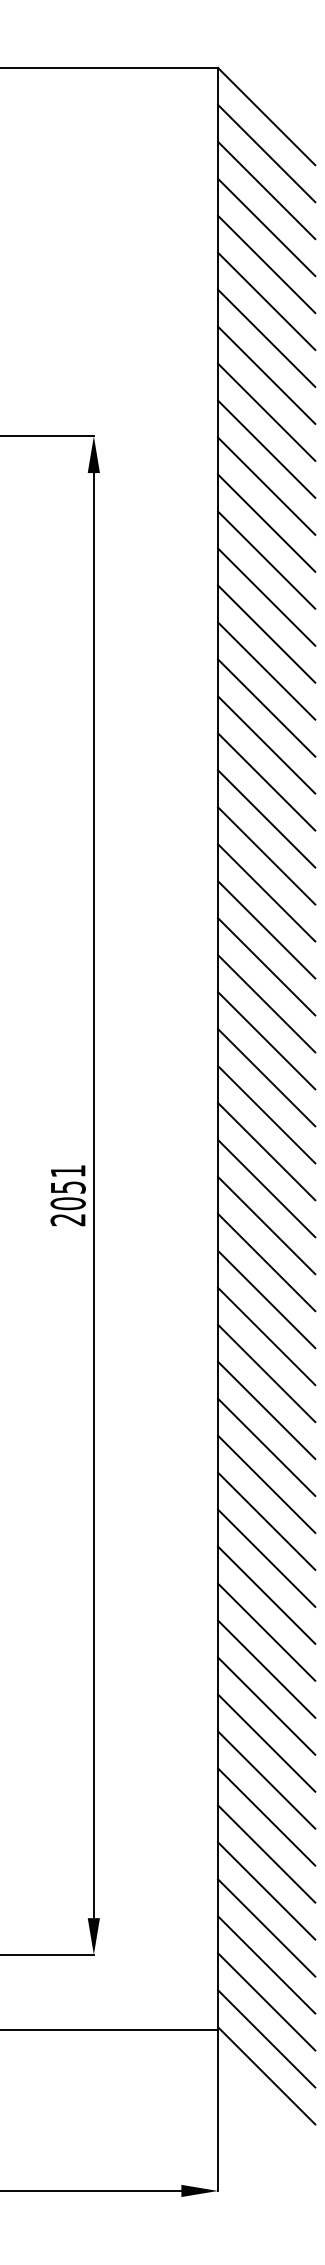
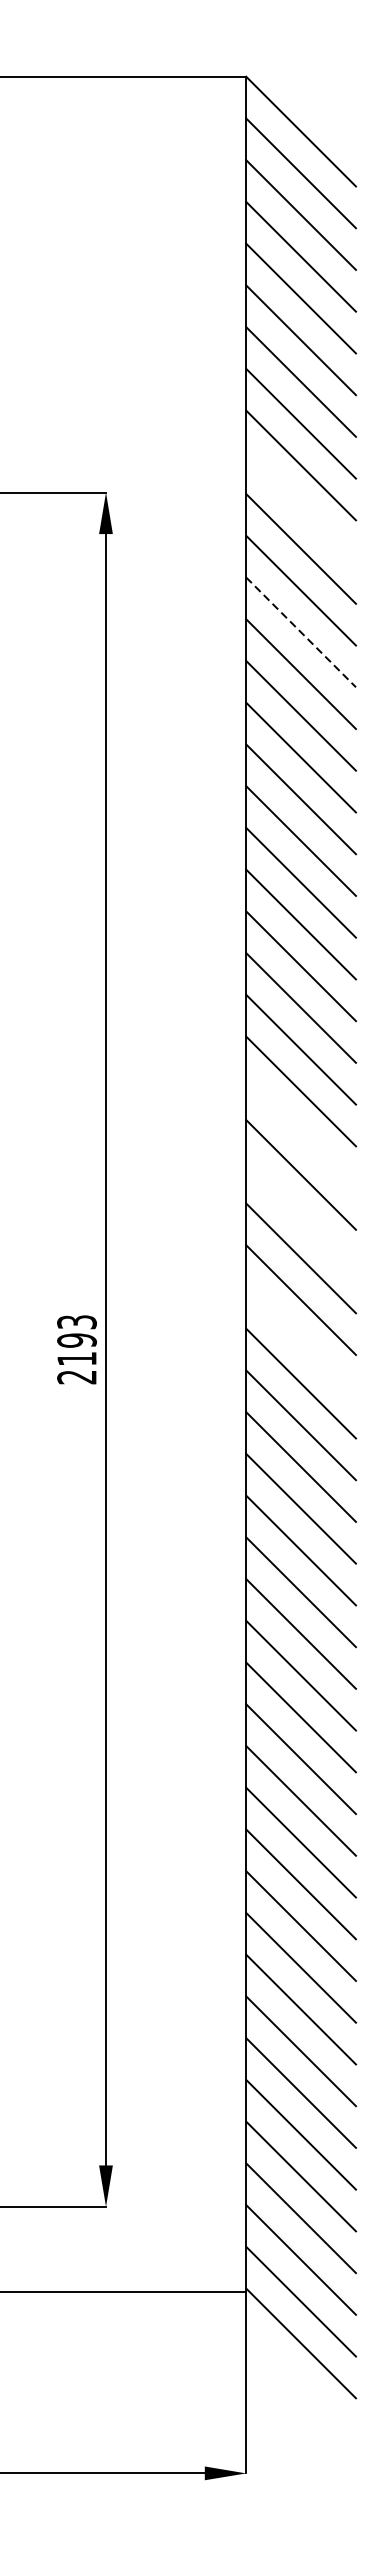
line: (266, 448) -> (300, 506), removed
line: (266, 560) -> (300, 632), solid -> dashed
line: (266, 1003) -> (300, 1132), removed
line: (266, 1077) -> (300, 1216), removed
text: (67, 1187) -> (76, 1340), 2051 -> 2193
line: (266, 1188) -> (300, 1341), removed

